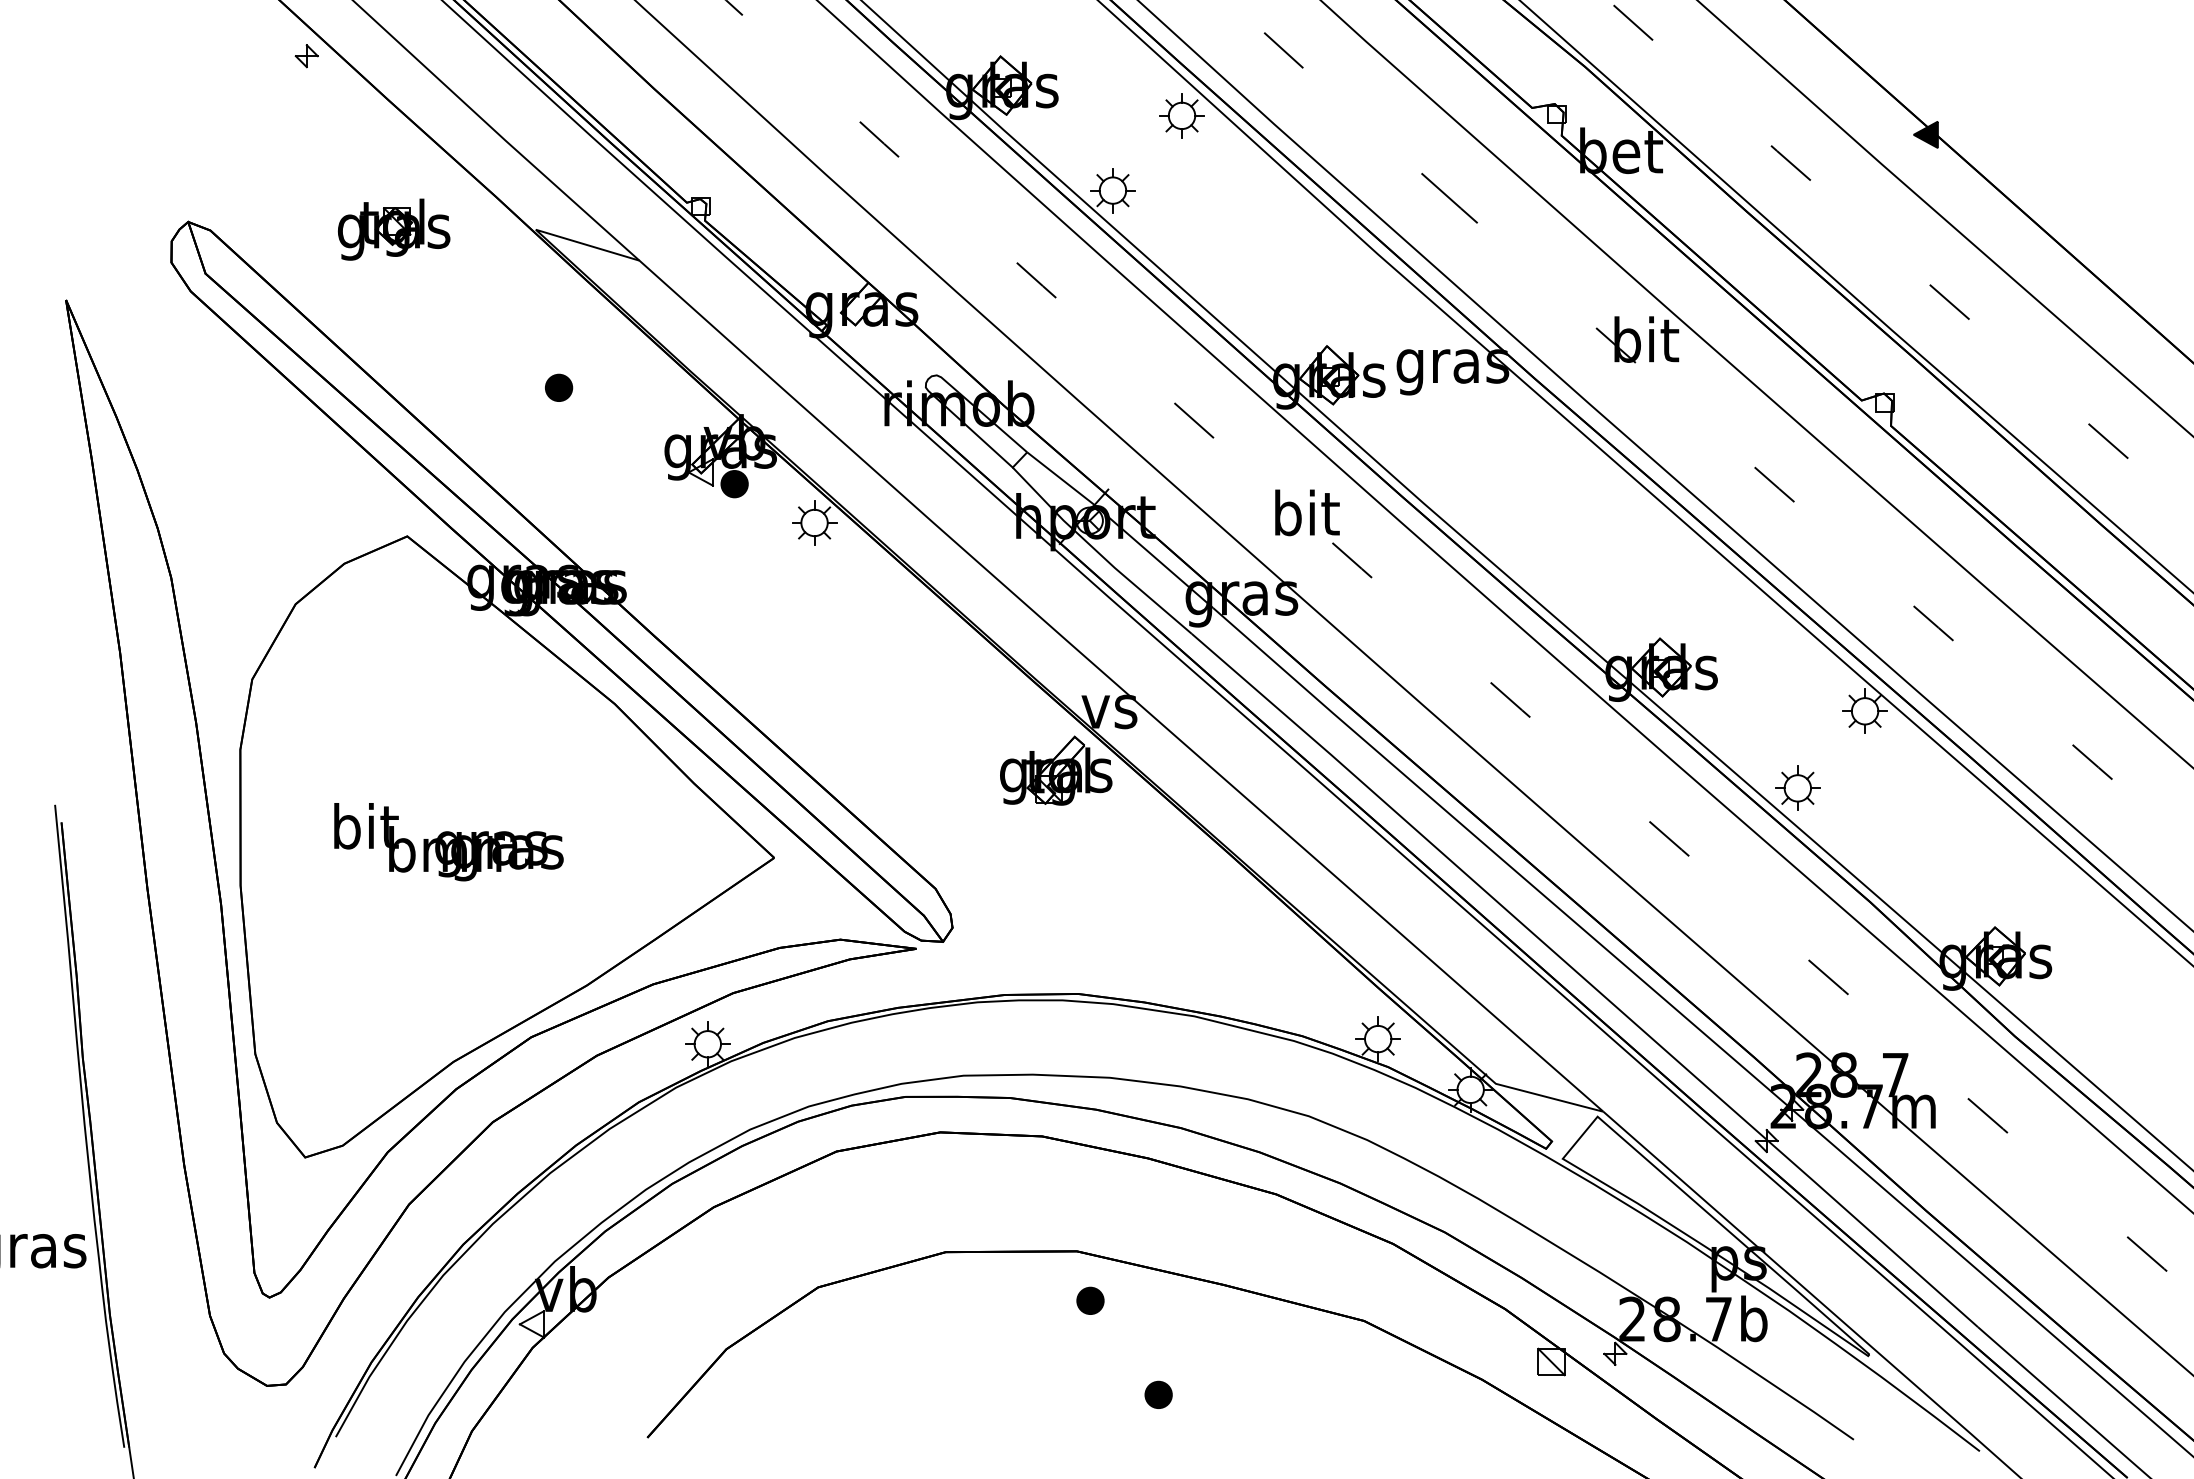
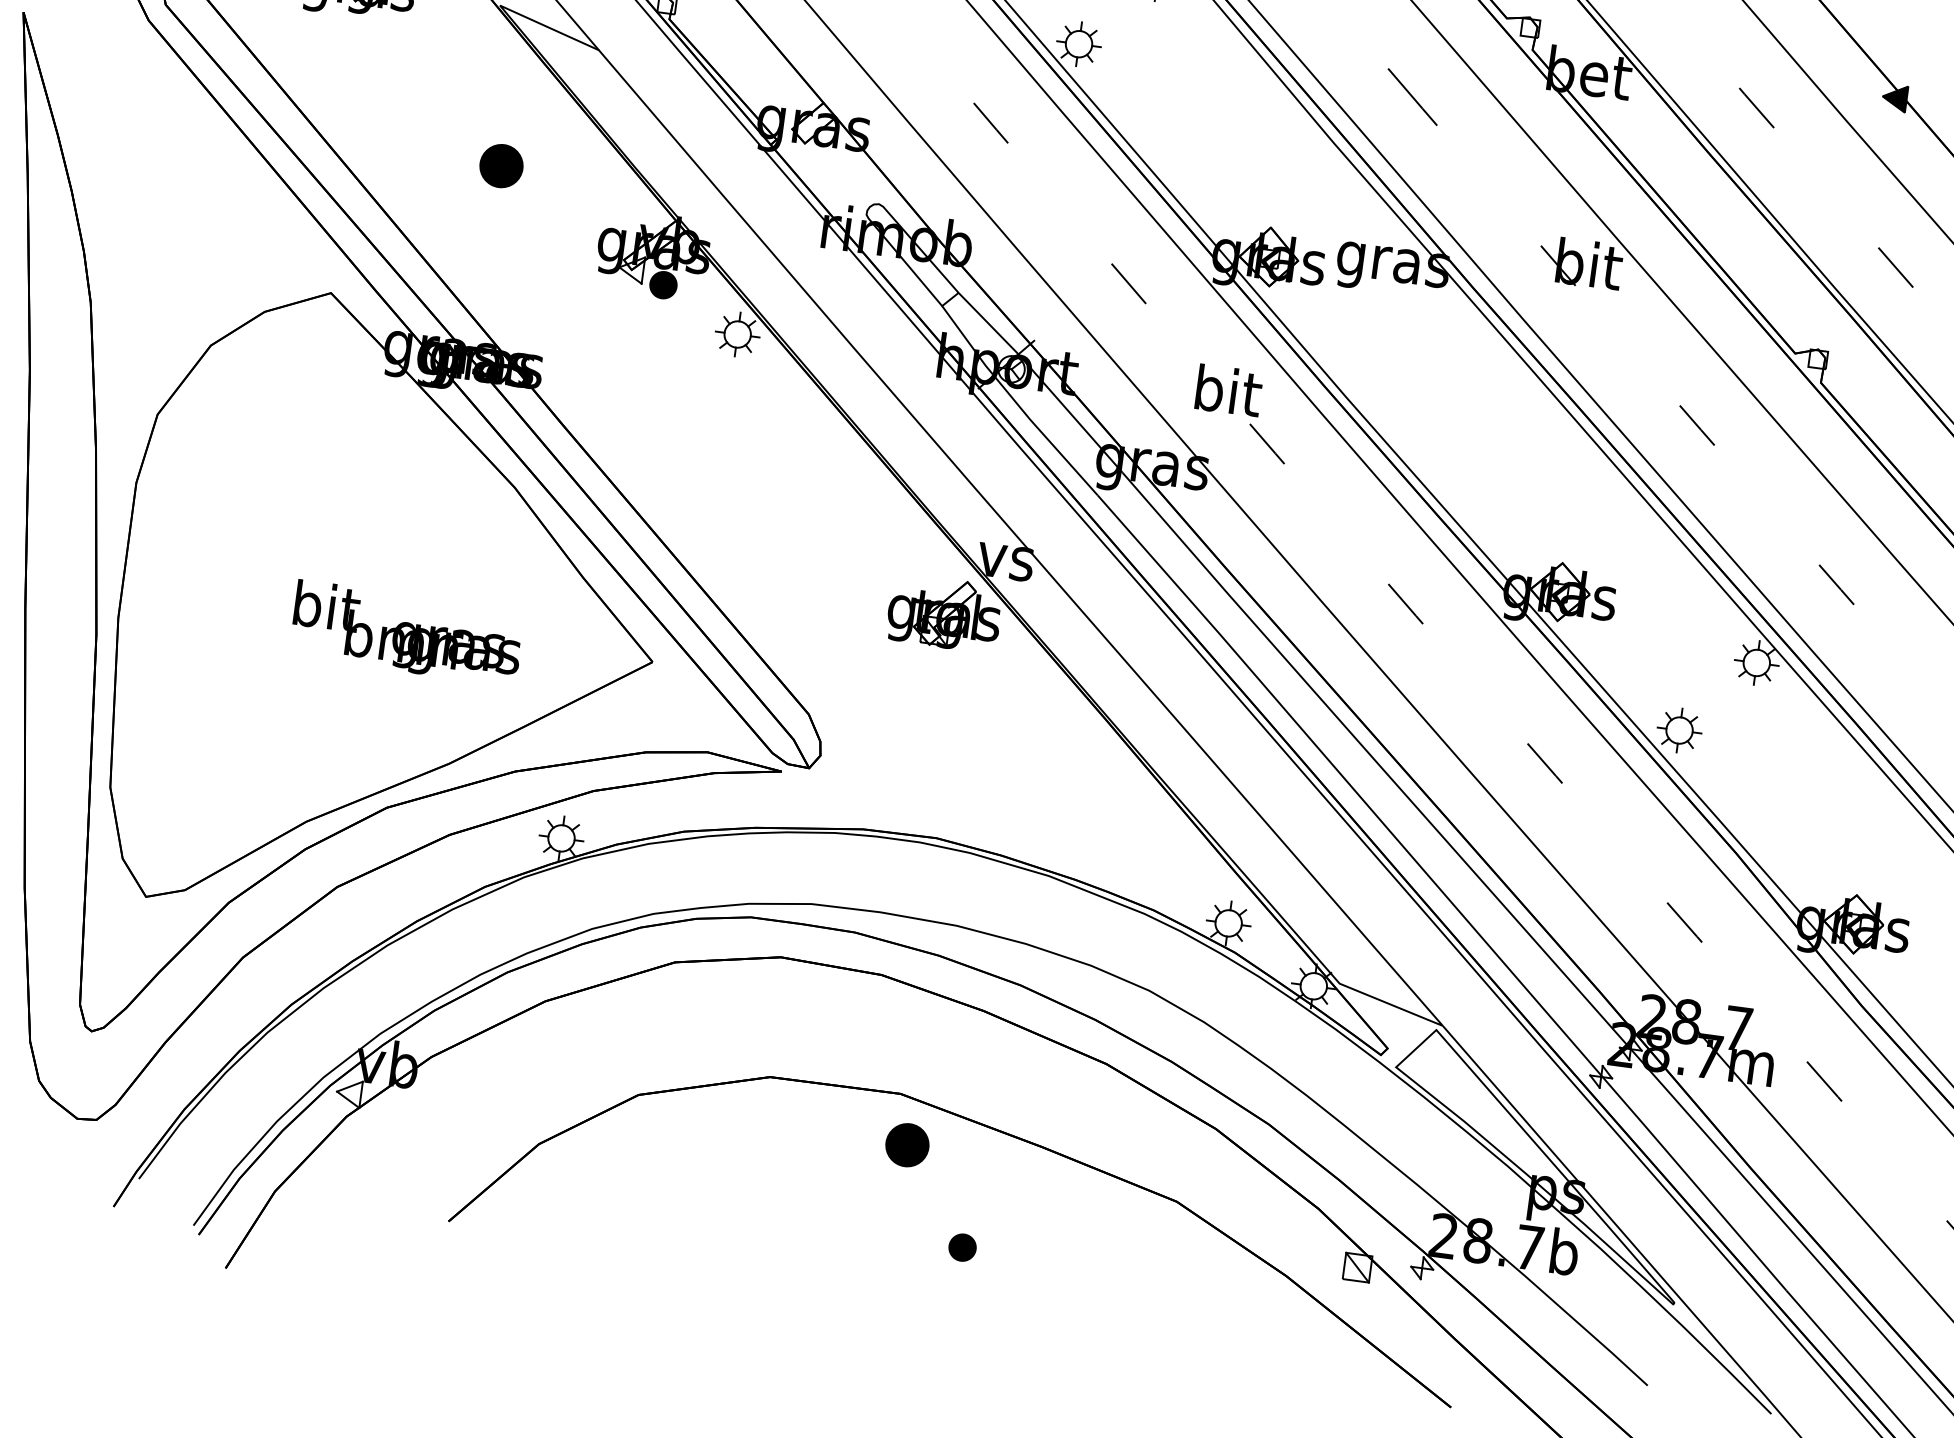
part: (559, 387) -> (502, 165), size x1.6
text: (448, 842) -> (406, 633), moved
part: (1090, 1300) -> (907, 1144), size x1.6

